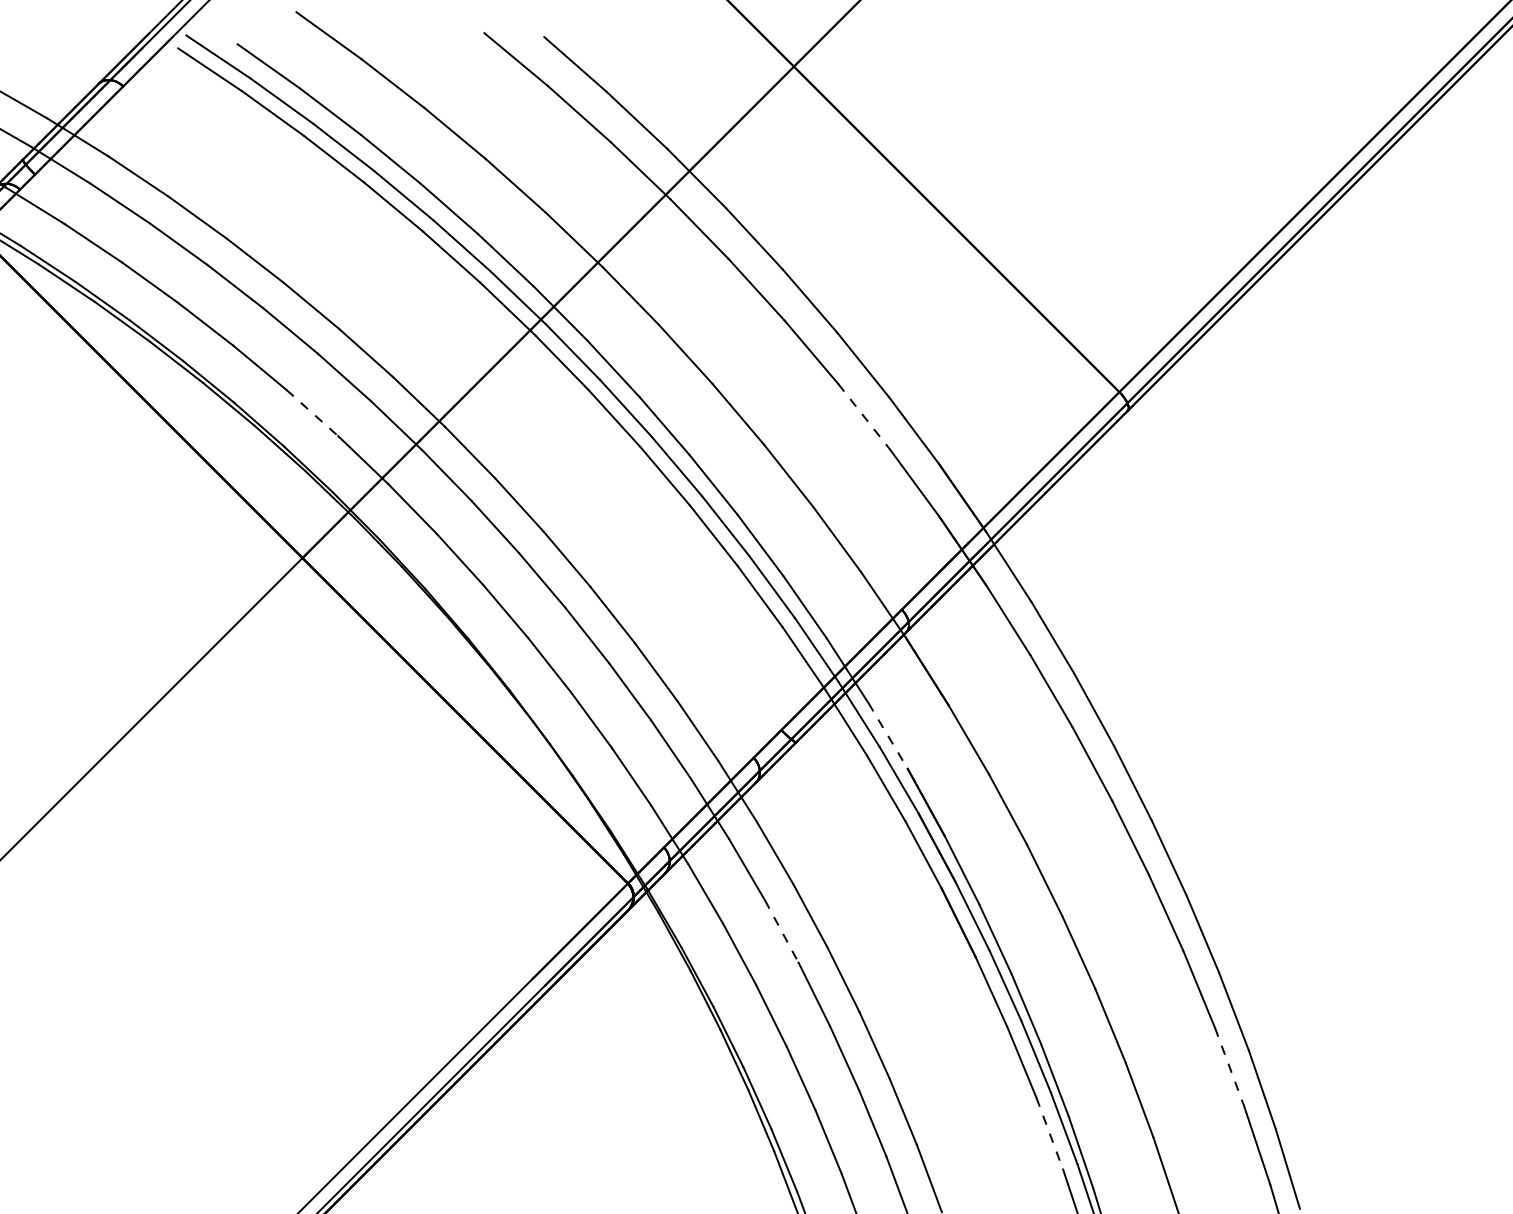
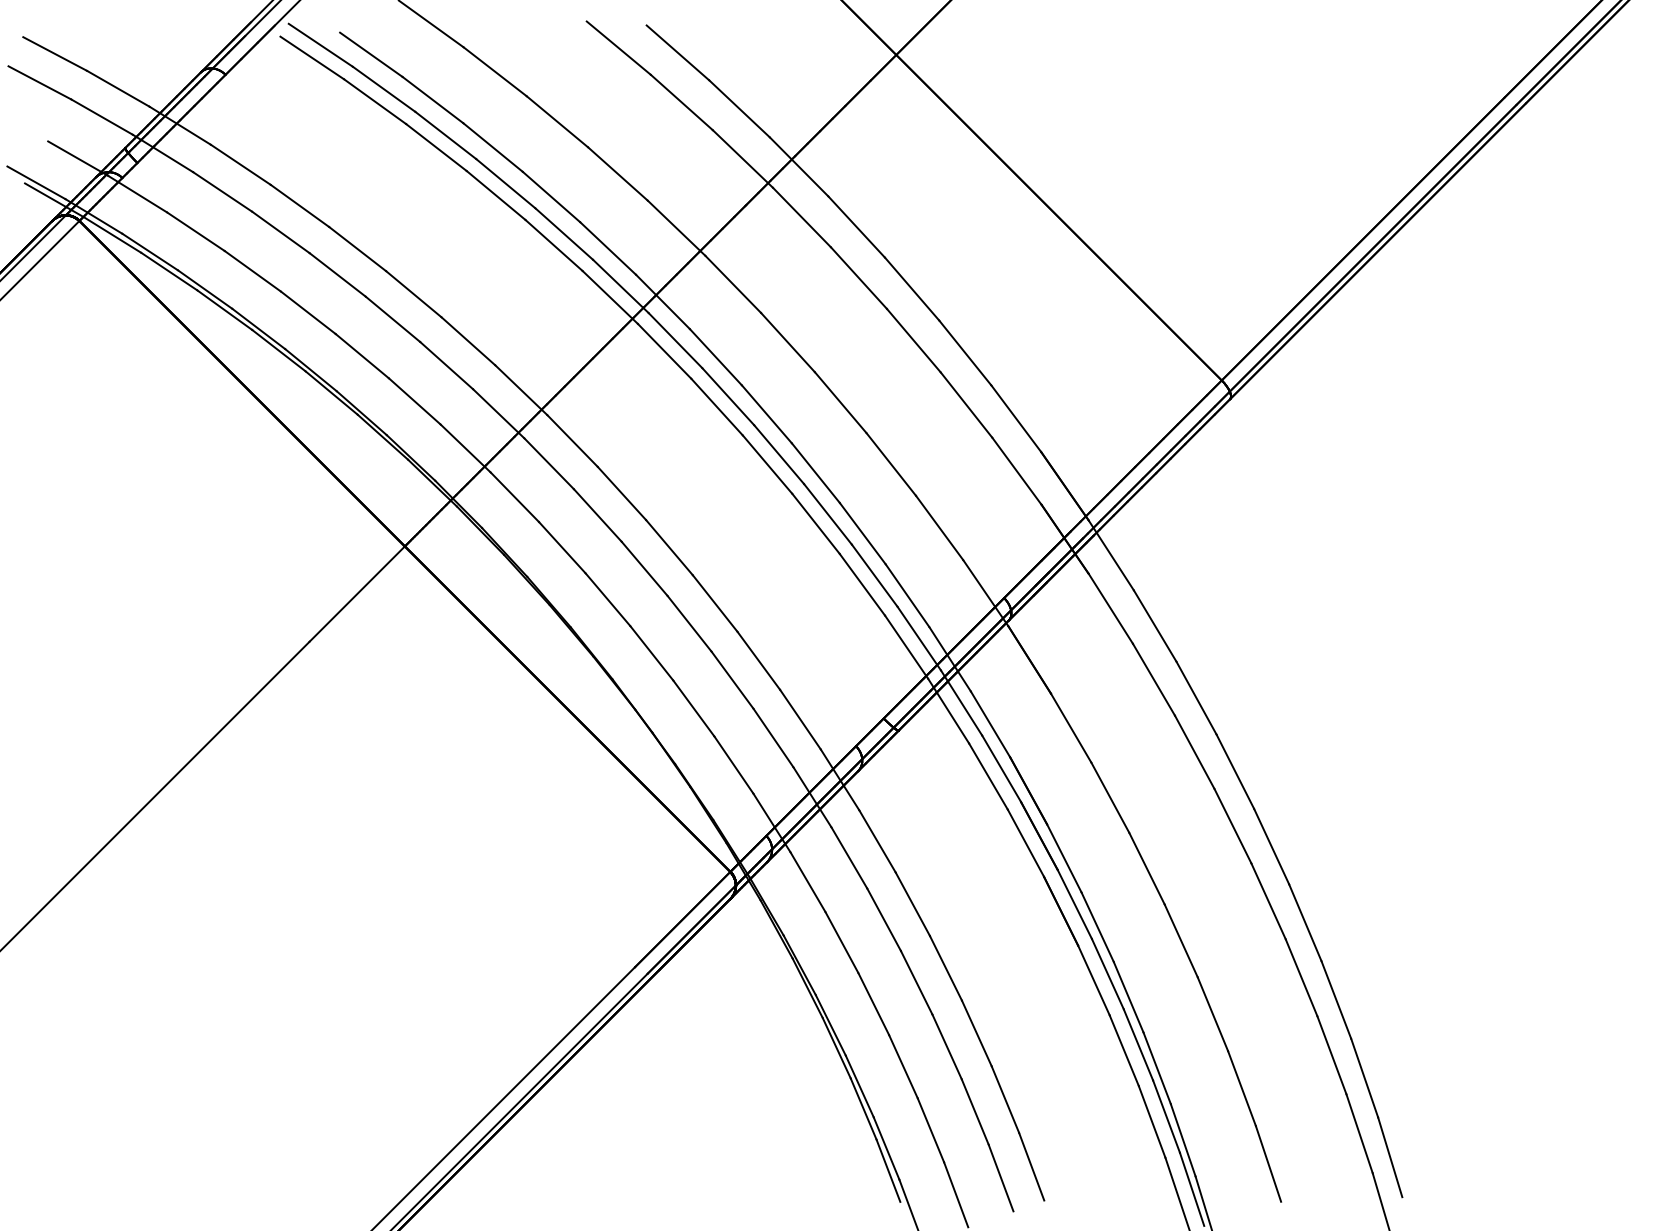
line: (312, 413) -> (414, 401), dashed -> solid
line: (864, 417) -> (966, 405), dashed -> solid
line: (888, 736) -> (990, 724), dashed -> solid
line: (782, 932) -> (884, 920), dashed -> solid
line: (1229, 1067) -> (1331, 1055), dashed -> solid
line: (1050, 1134) -> (1152, 1122), dashed -> solid

